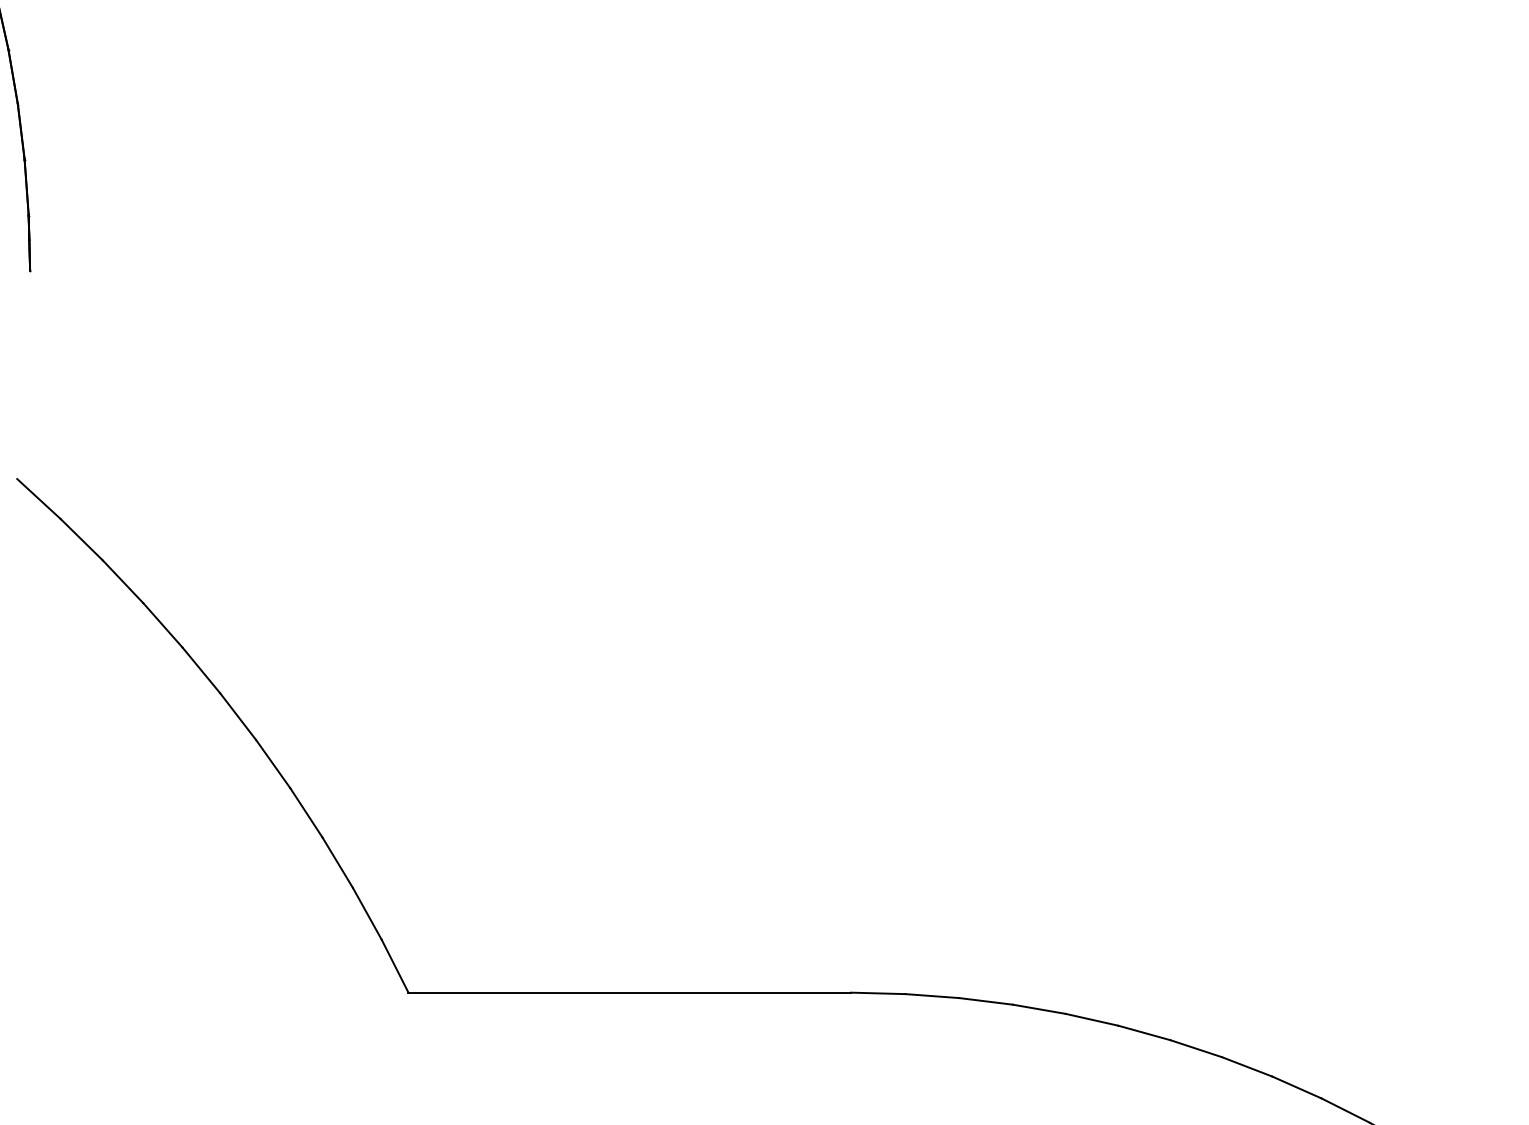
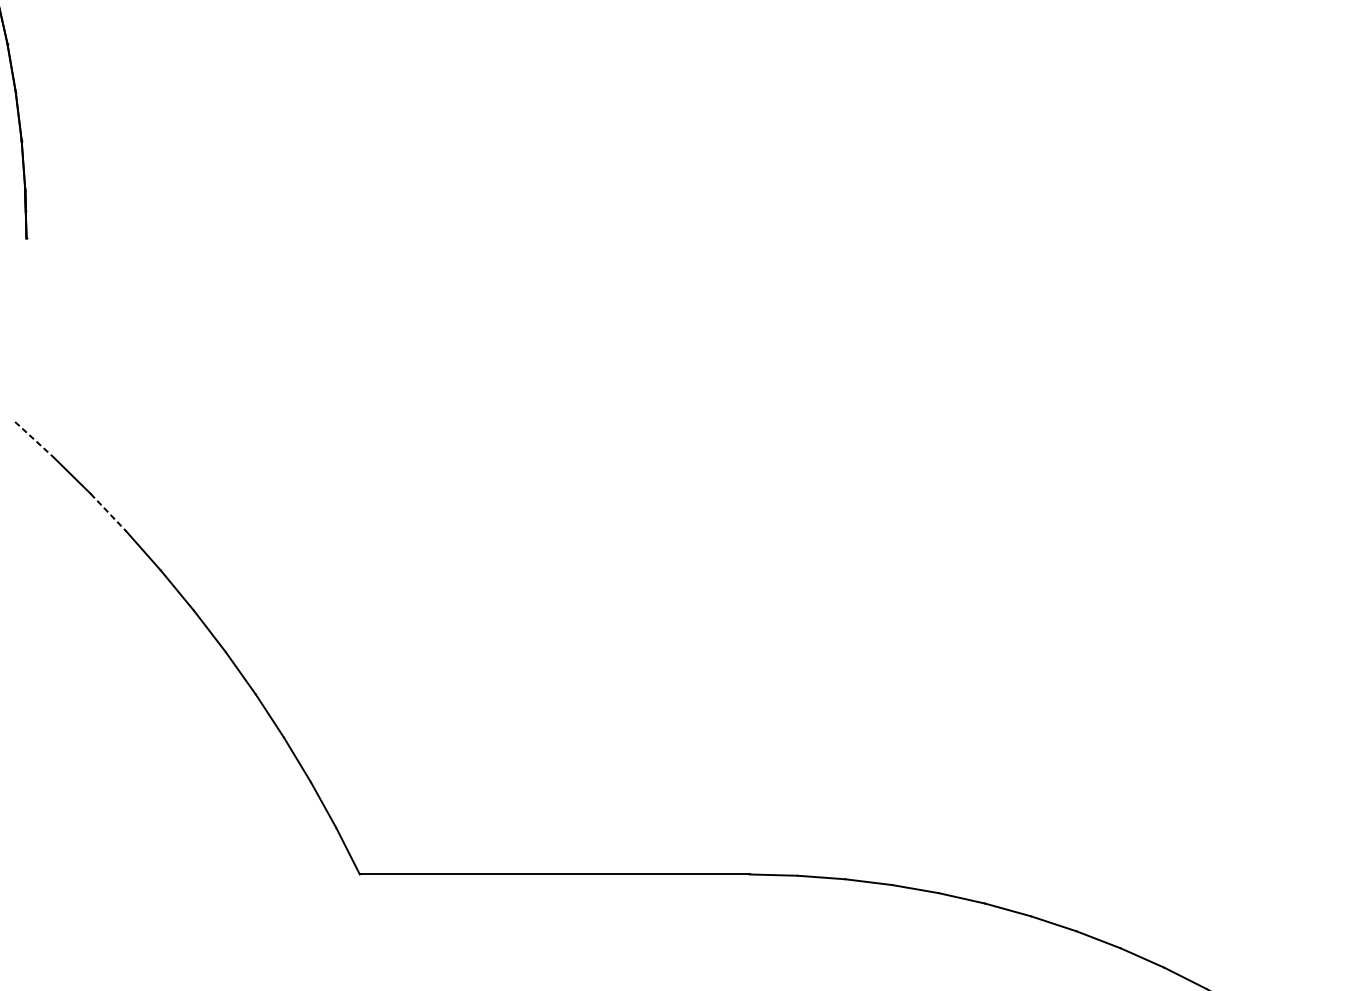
line: (38, 499) -> (33, 439), solid -> dashed
line: (123, 581) -> (108, 512), solid -> dashed

